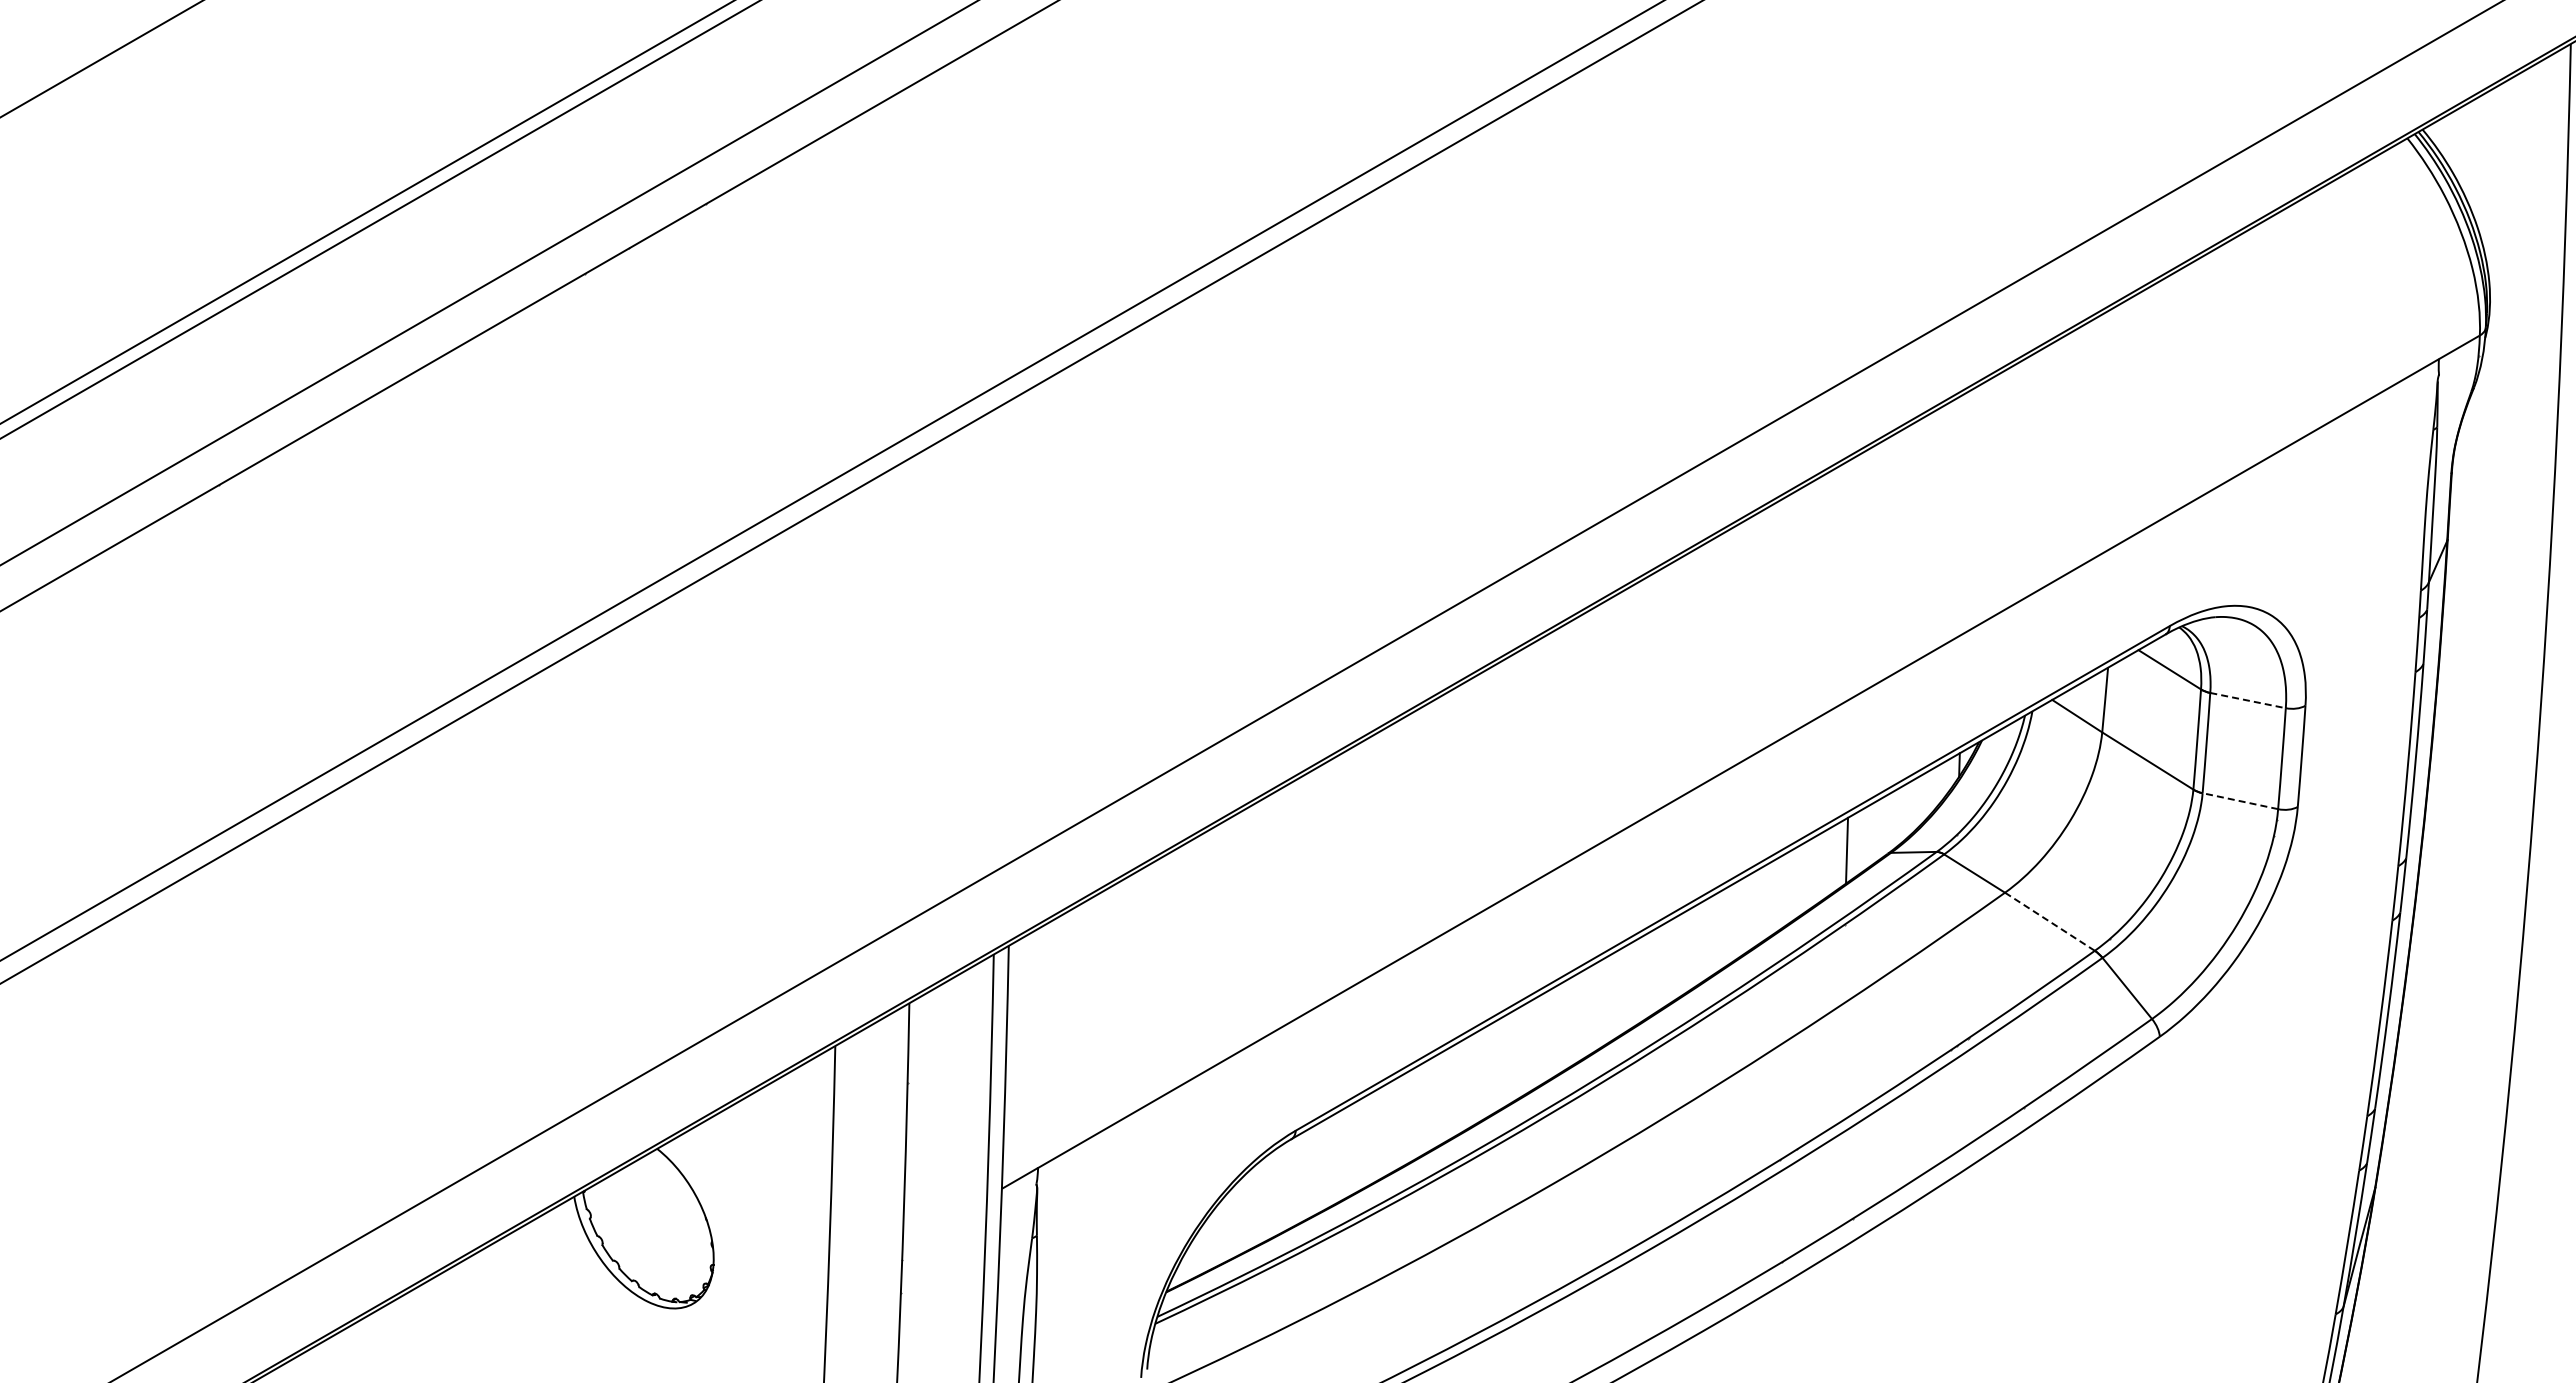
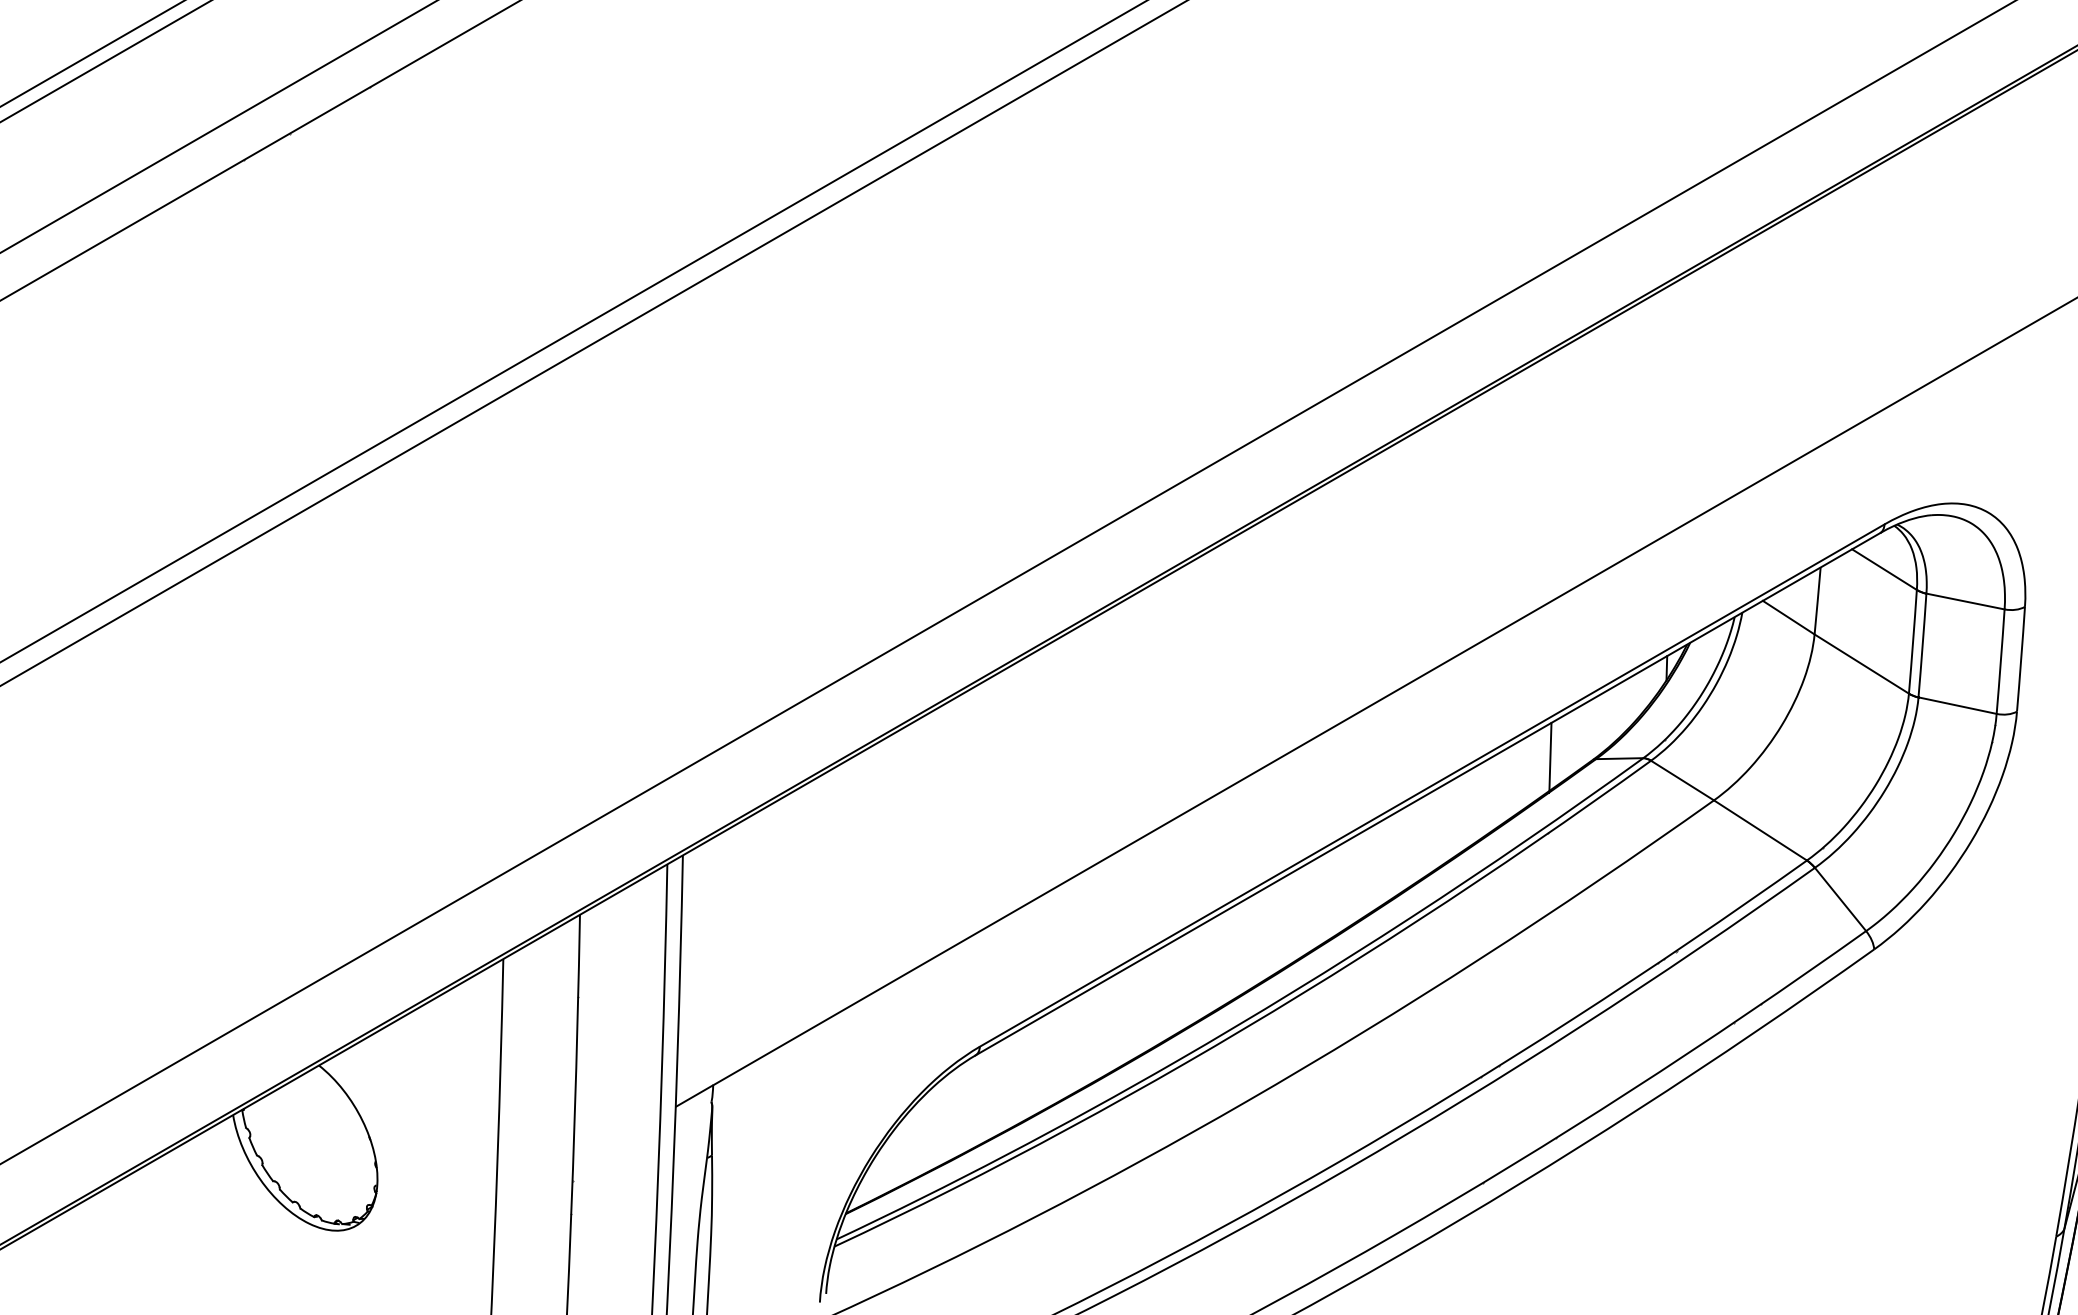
line: (2248, 700) -> (1965, 601), dashed -> solid
line: (2240, 801) -> (1957, 705), dashed -> solid
line: (2049, 921) -> (1760, 830), dashed -> solid

